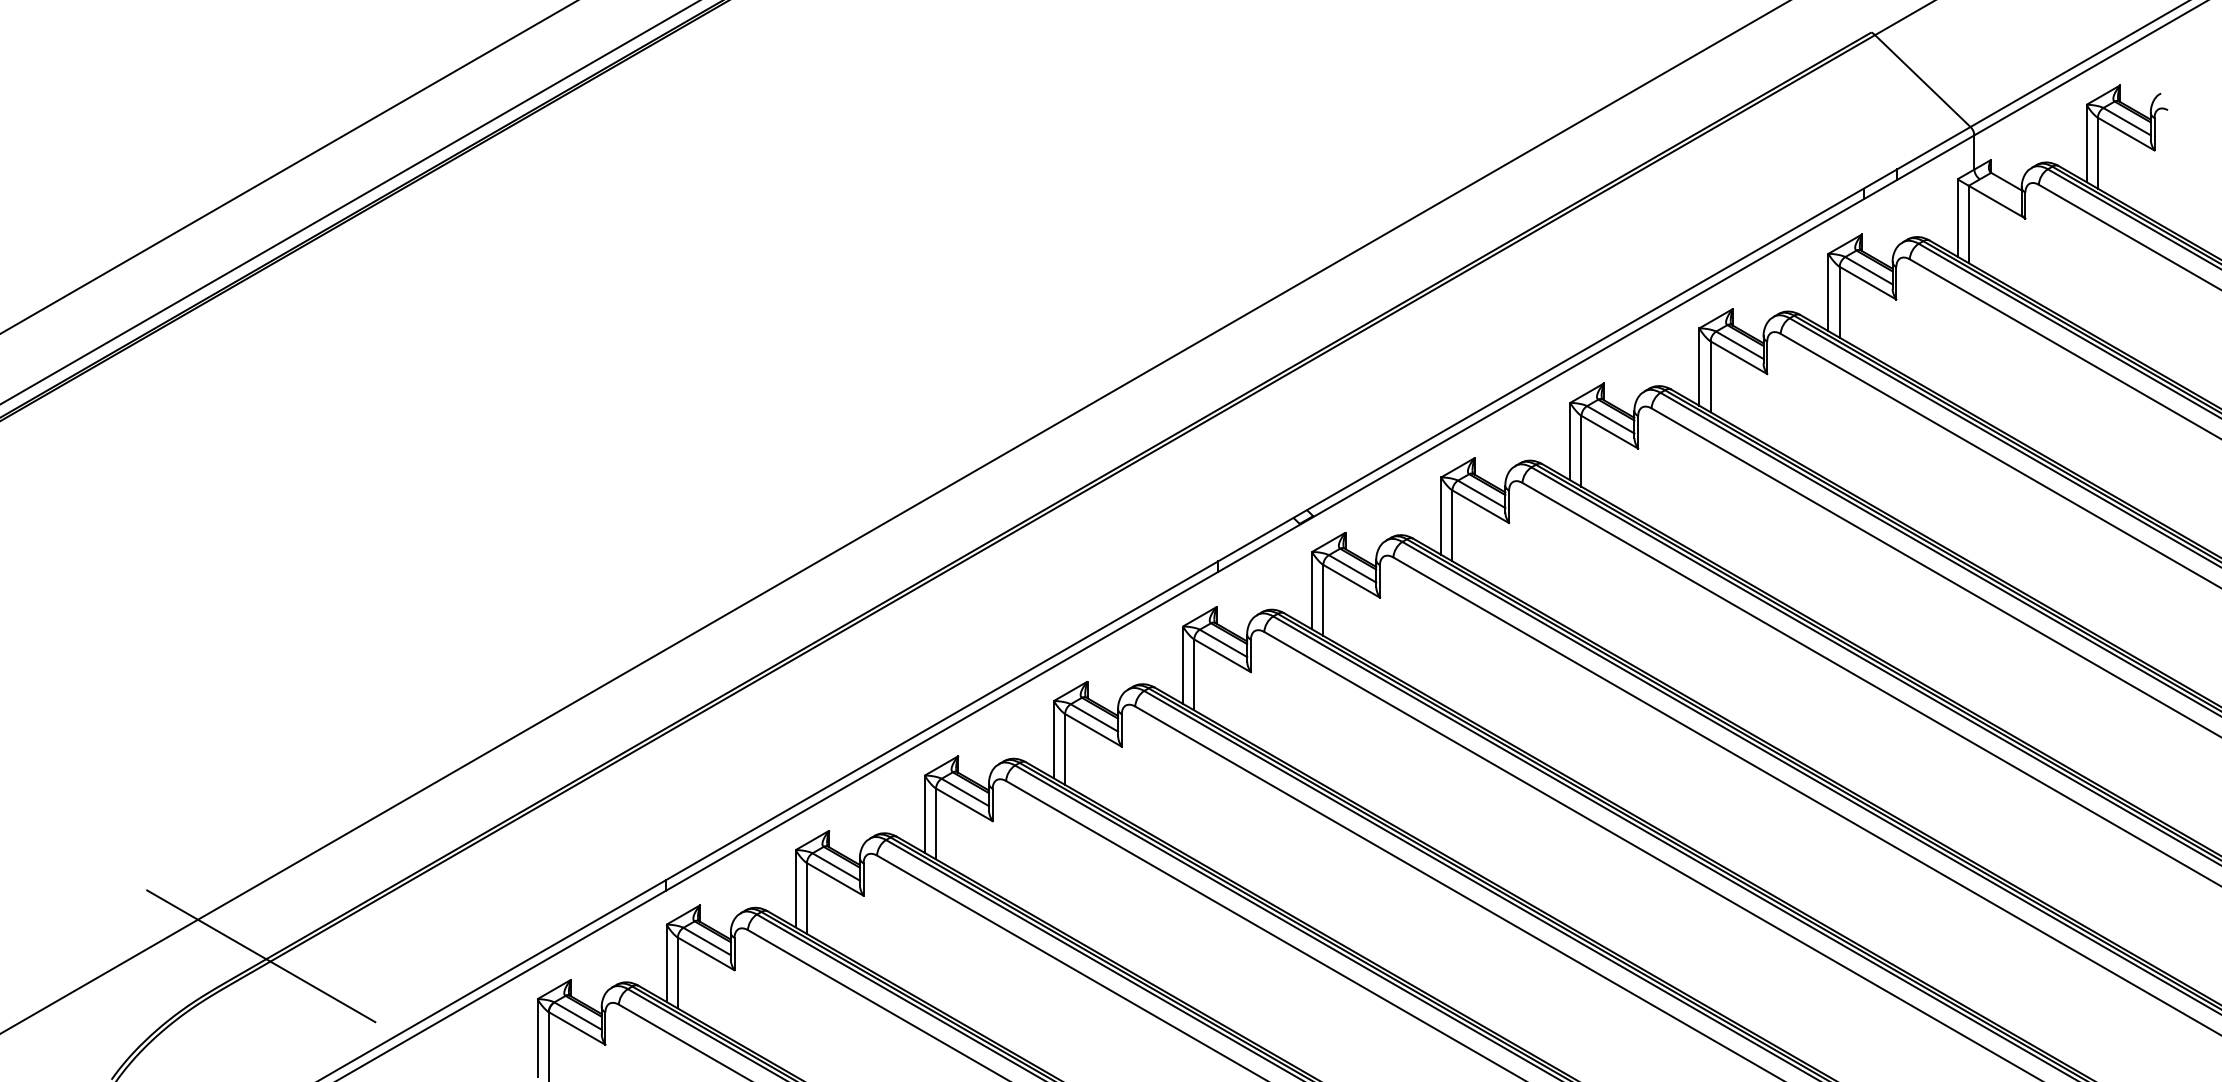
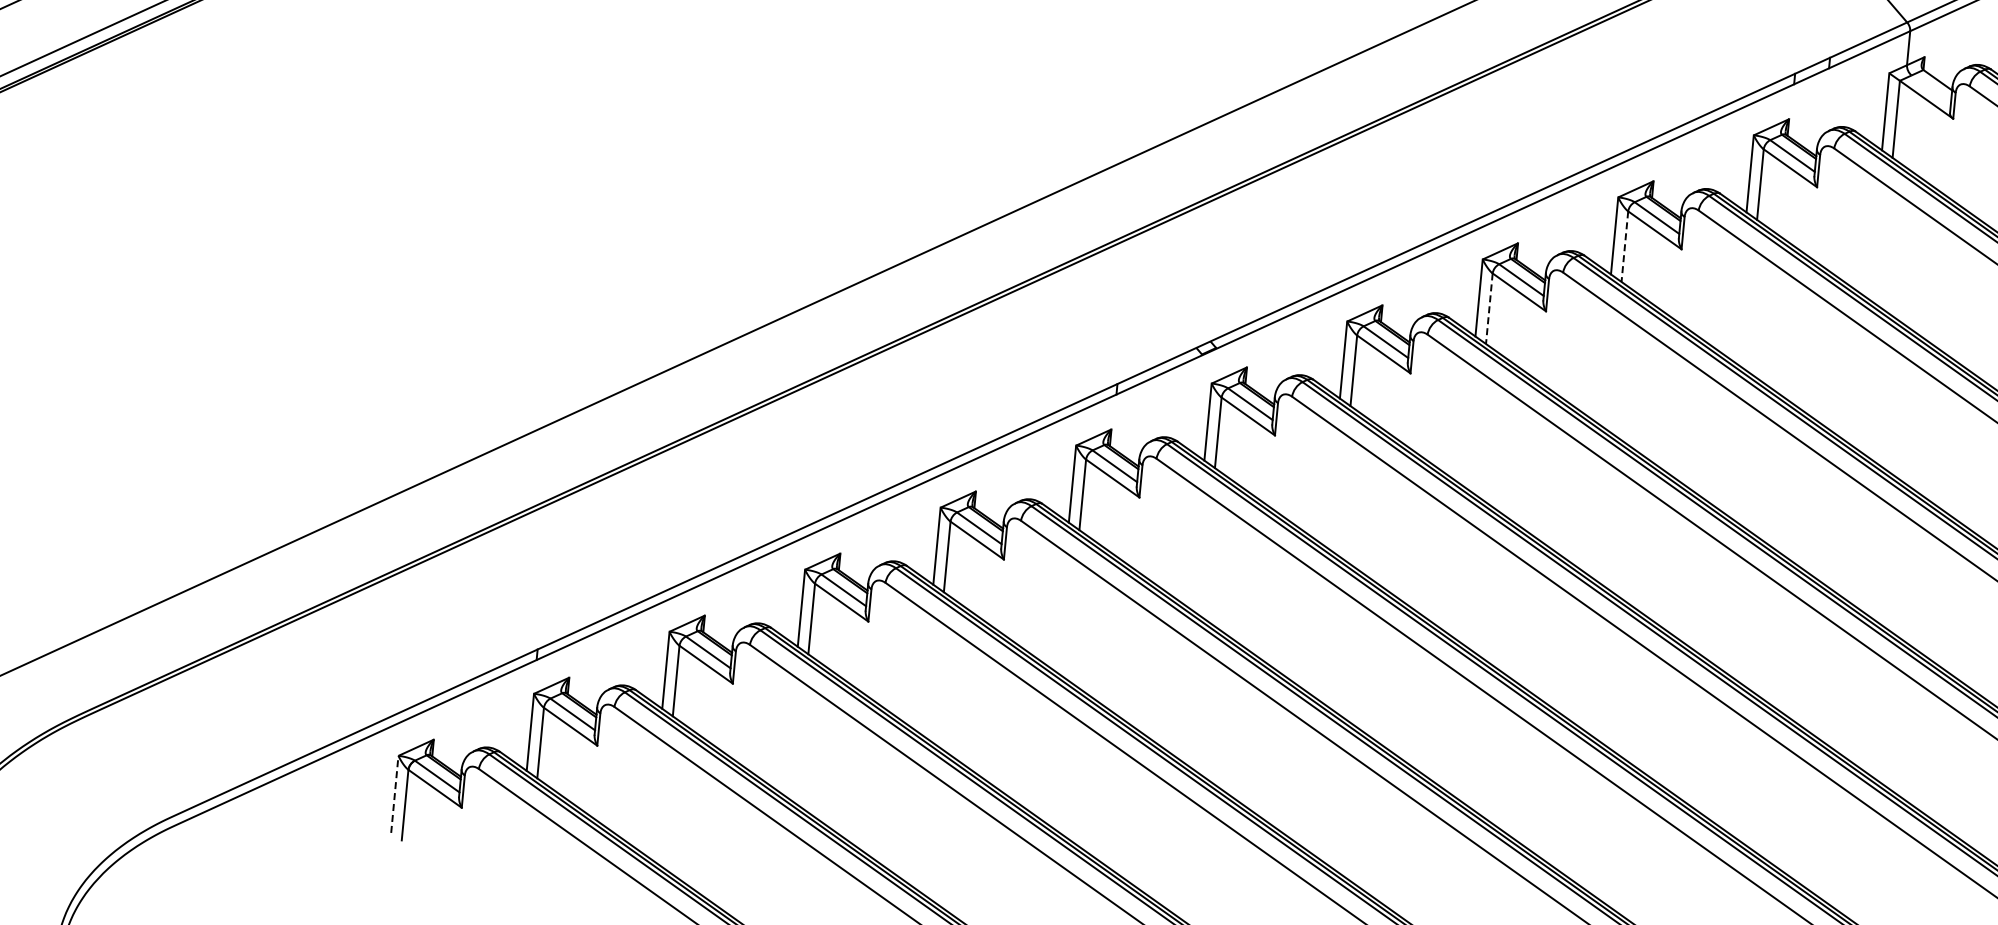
line: (1710, 377) -> (1624, 247), solid -> dashed
line: (1581, 451) -> (1489, 308), solid -> dashed
line: (261, 956) -> (127, 687), removed
line: (537, 1037) -> (394, 794), solid -> dashed

